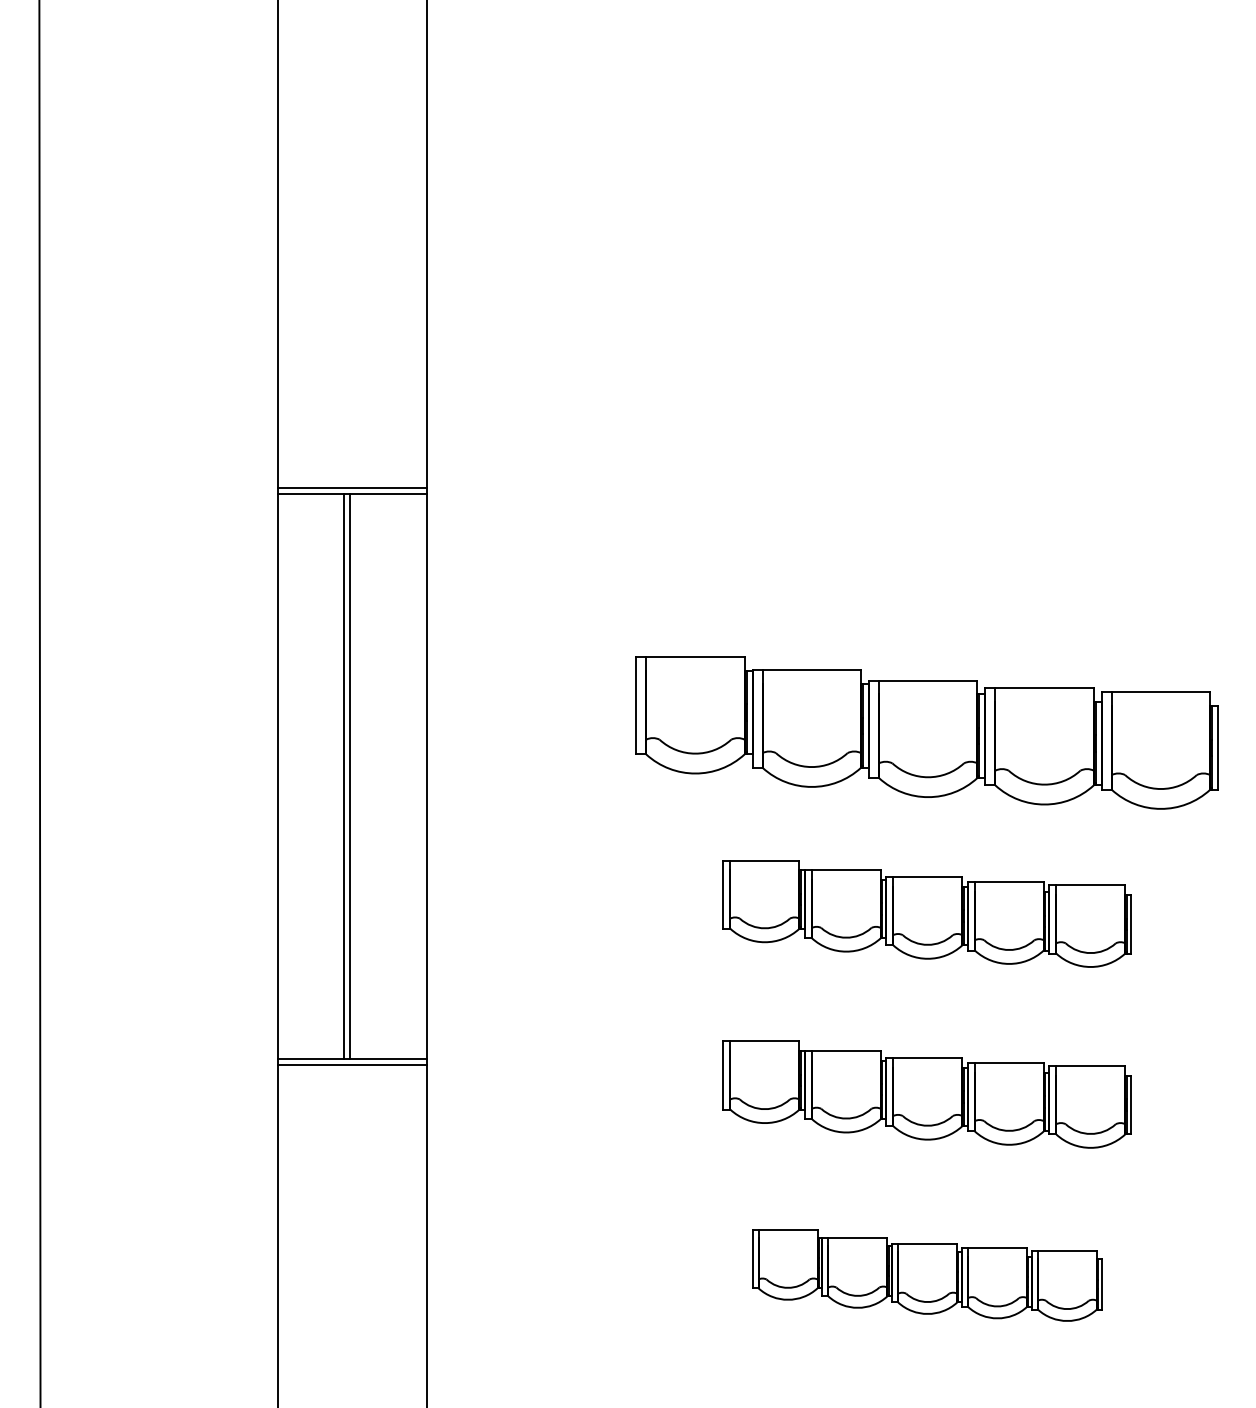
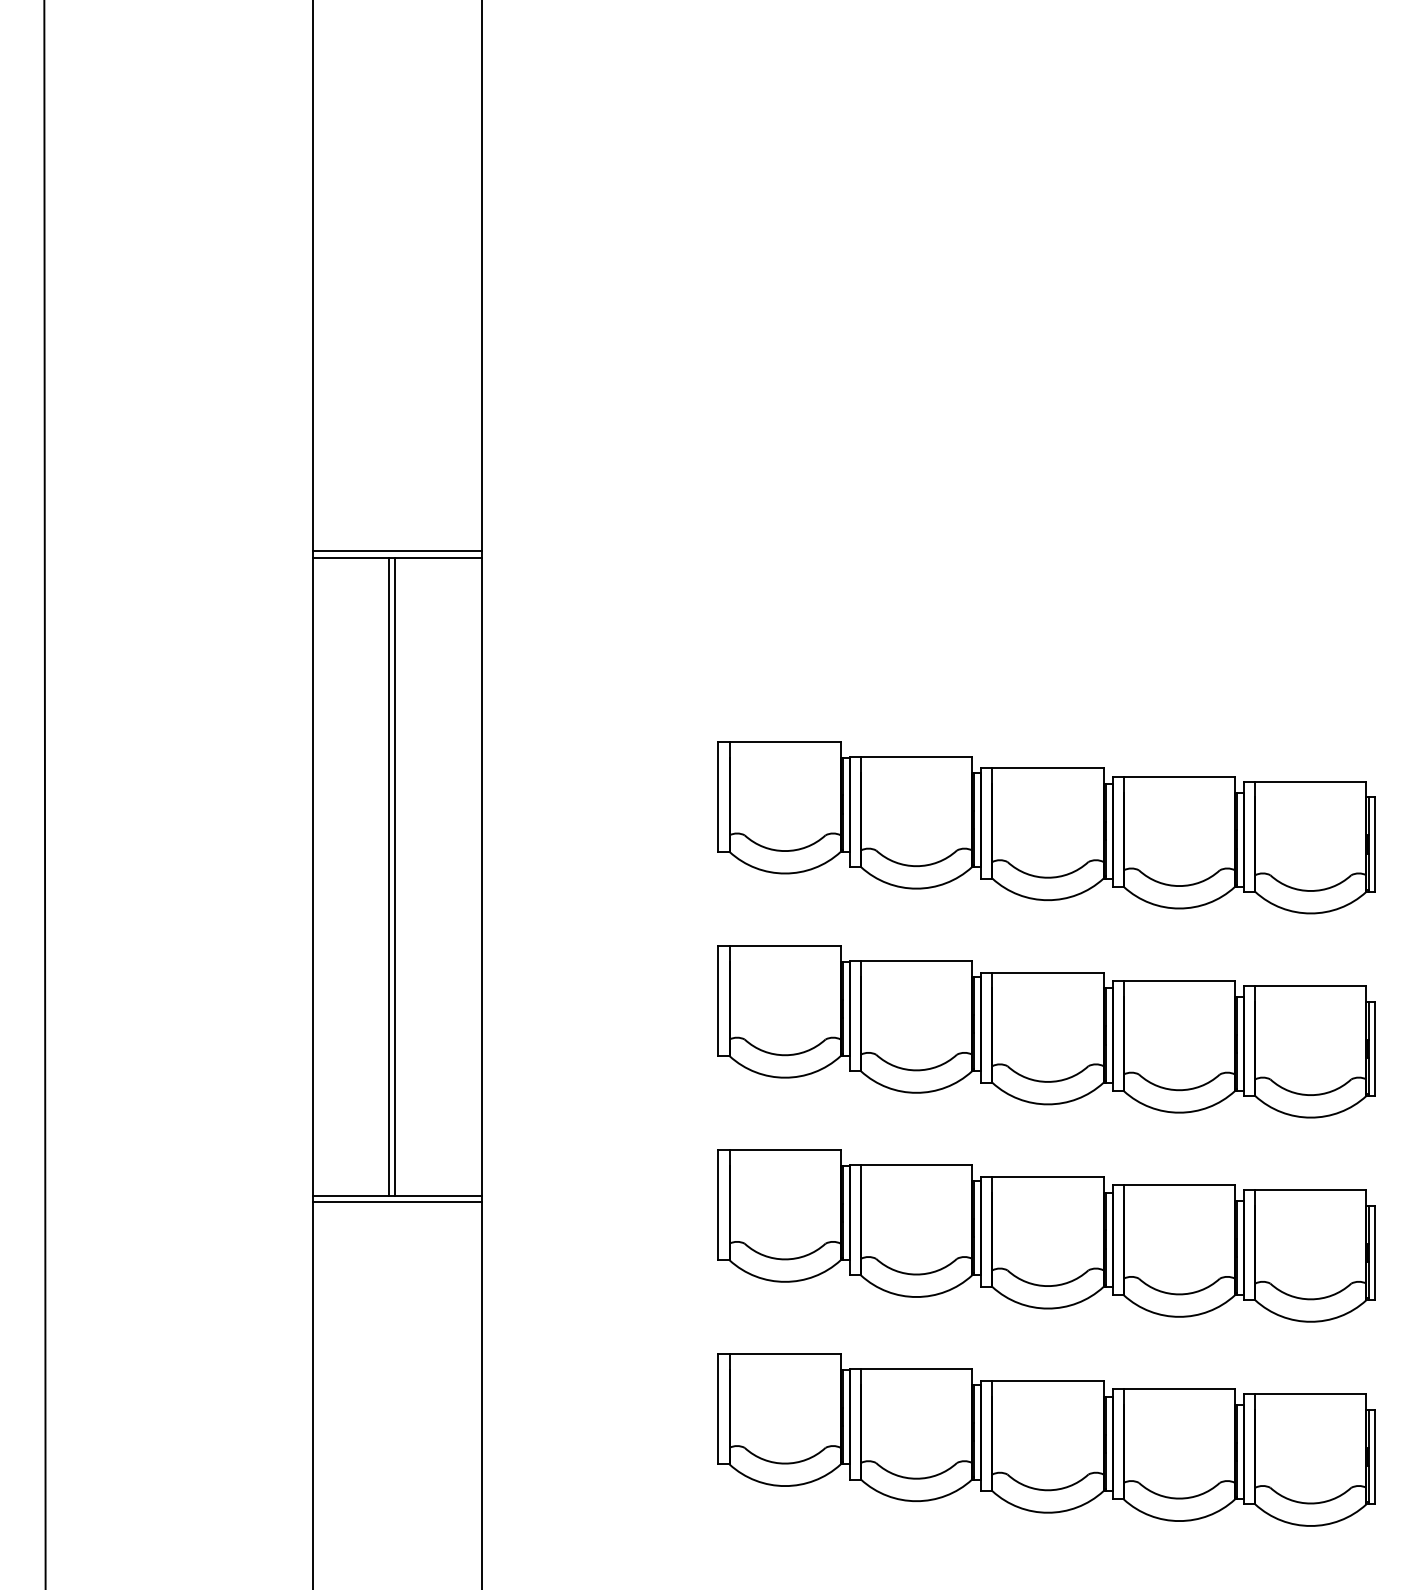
part: (926, 913) -> (1046, 1031), size x1.43
part: (926, 1094) -> (1046, 1235), size x1.43
part: (926, 1275) -> (1046, 1440), size x1.67

